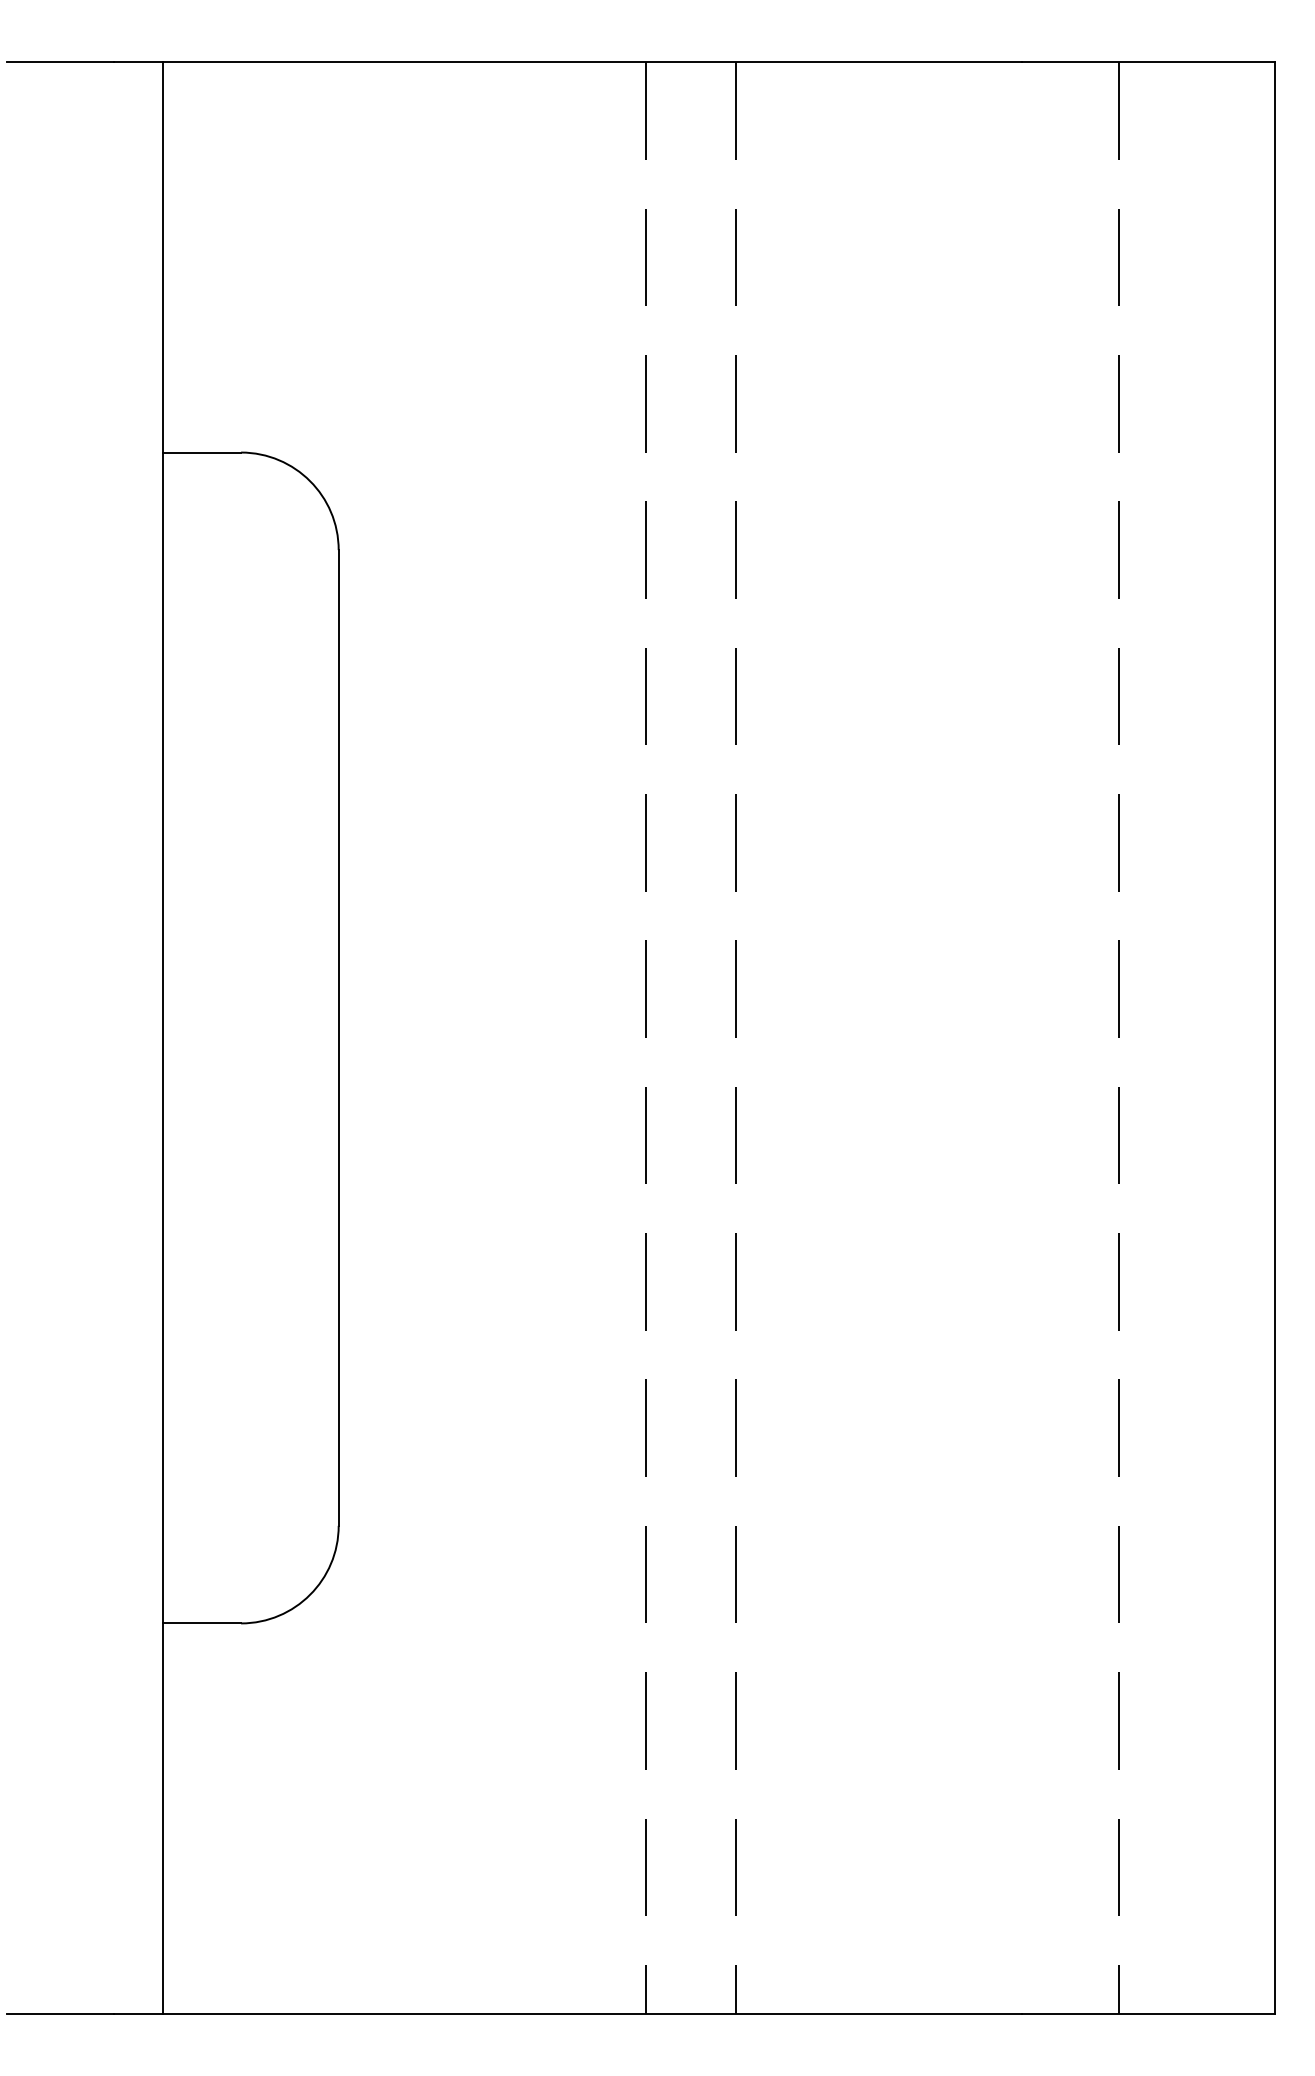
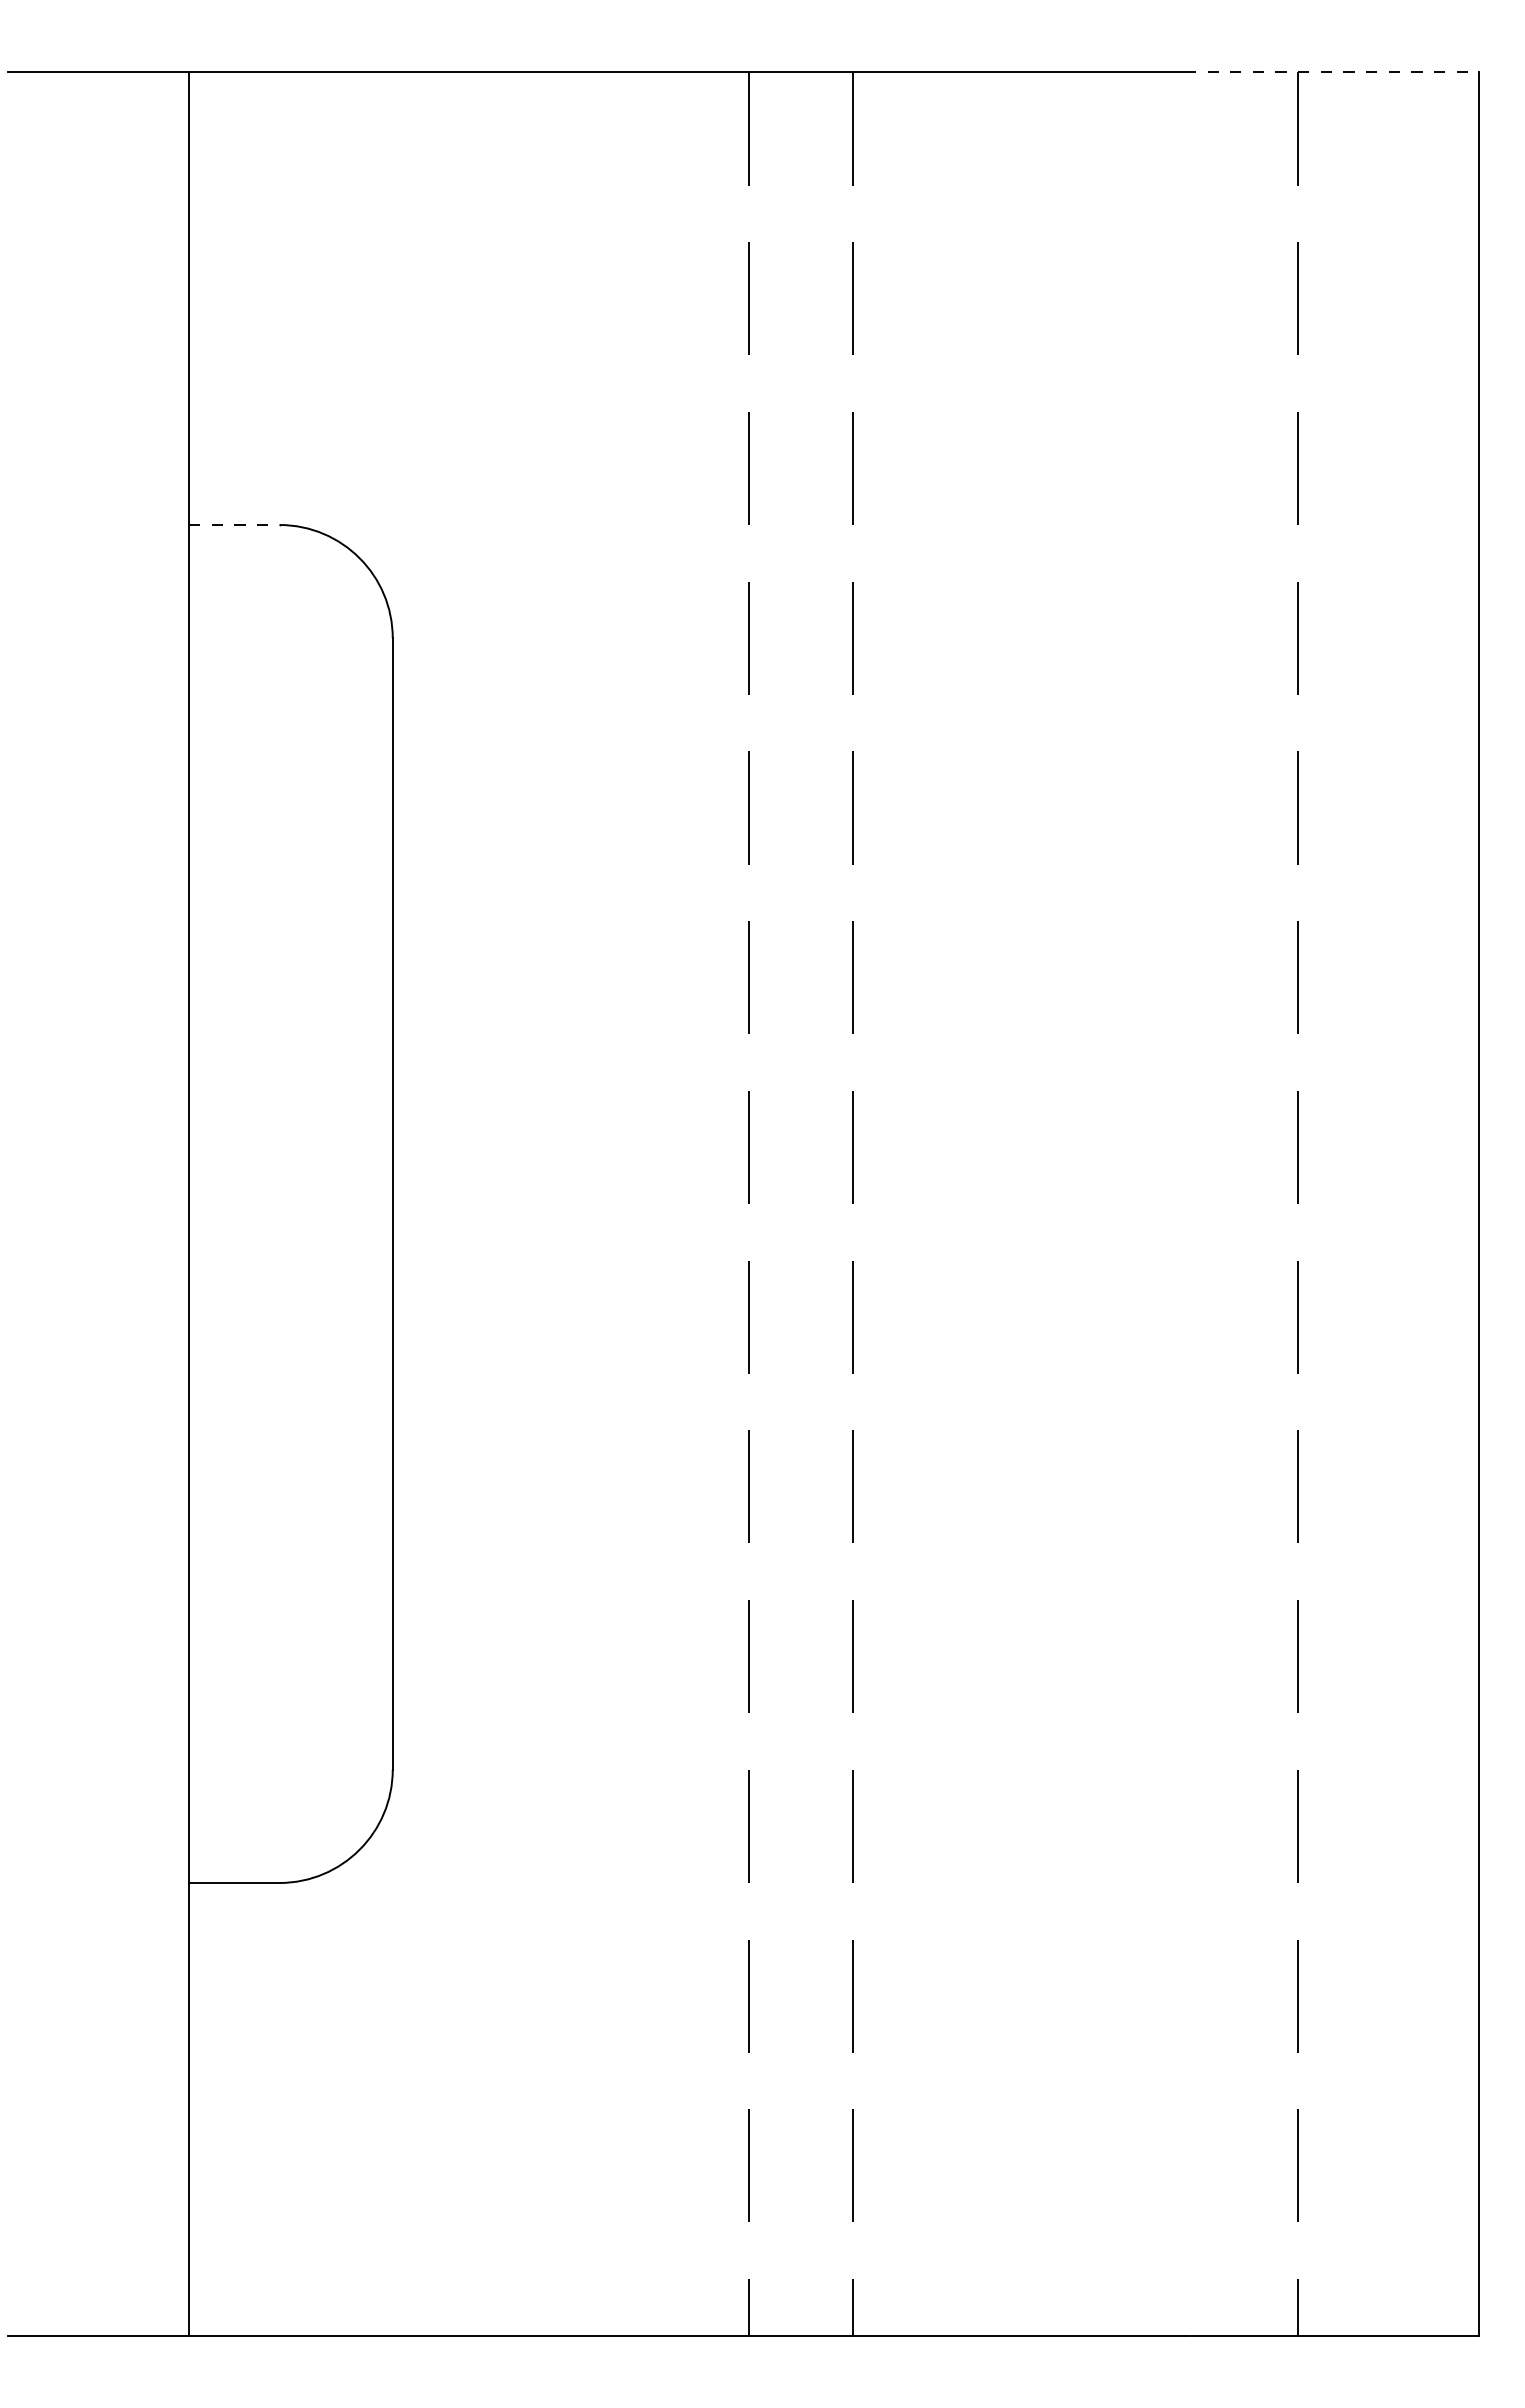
line: (1148, 62) -> (1331, 72), solid -> dashed
line: (202, 452) -> (234, 524), solid -> dashed

